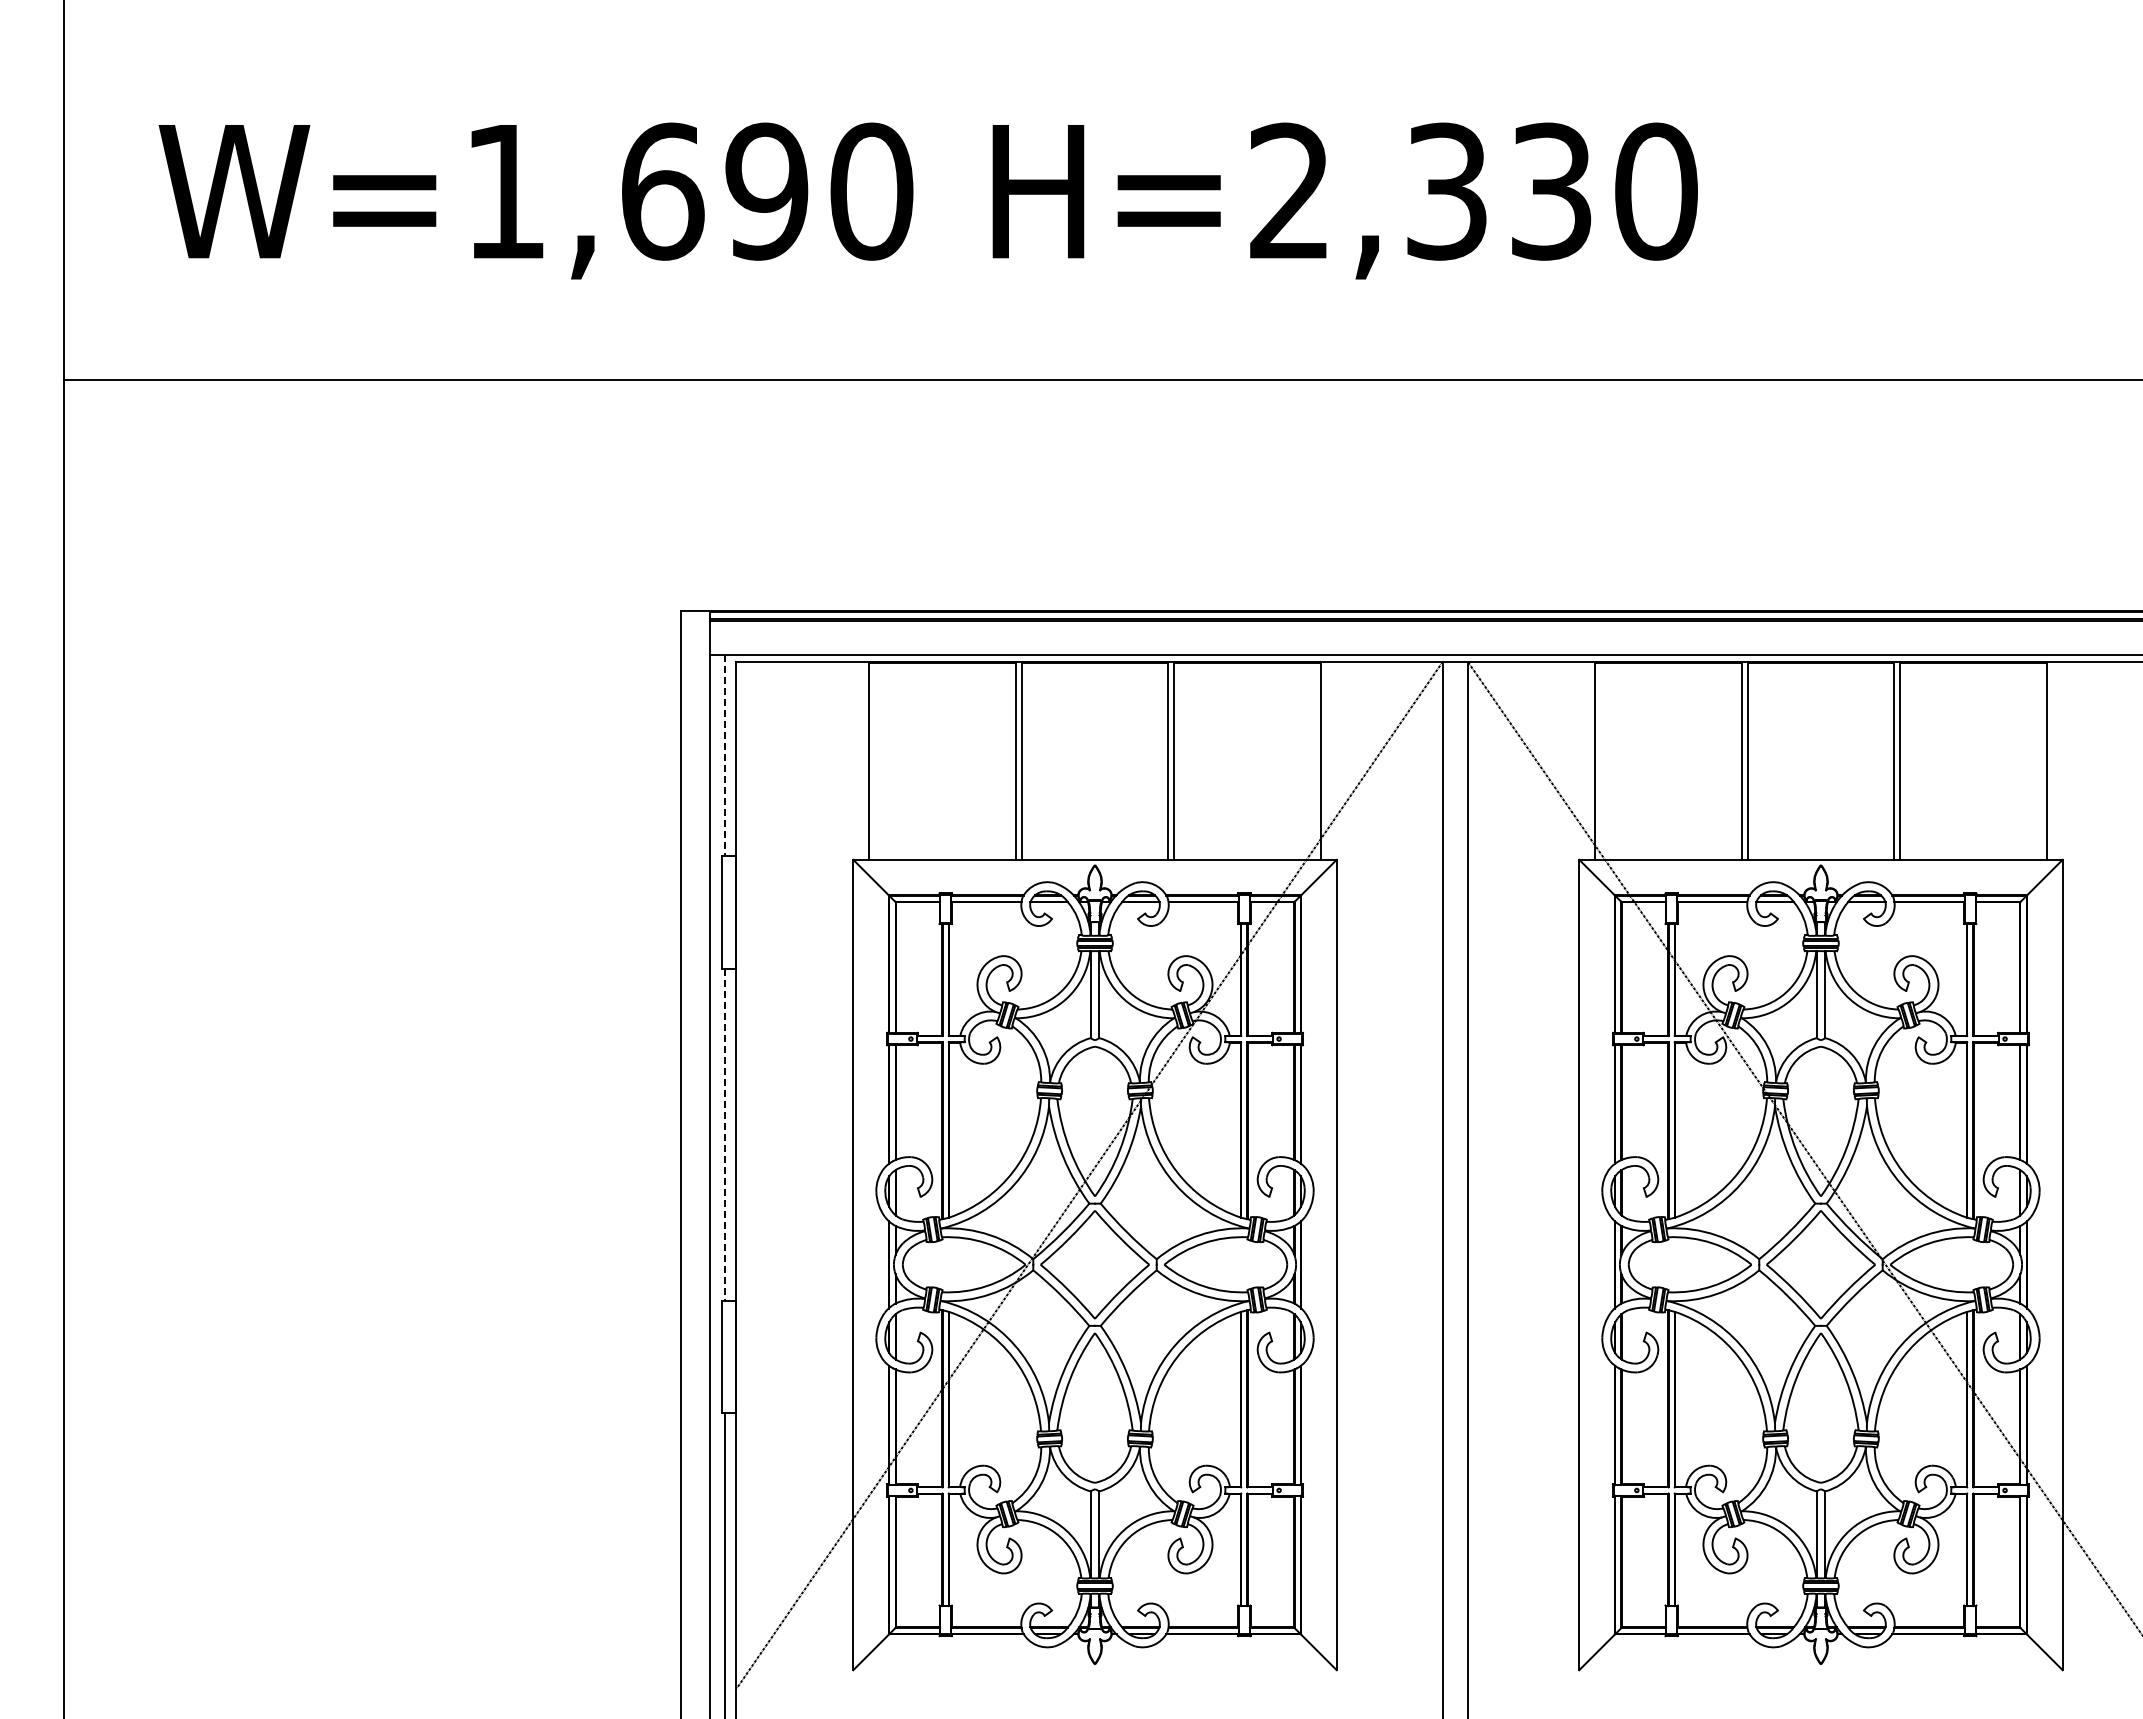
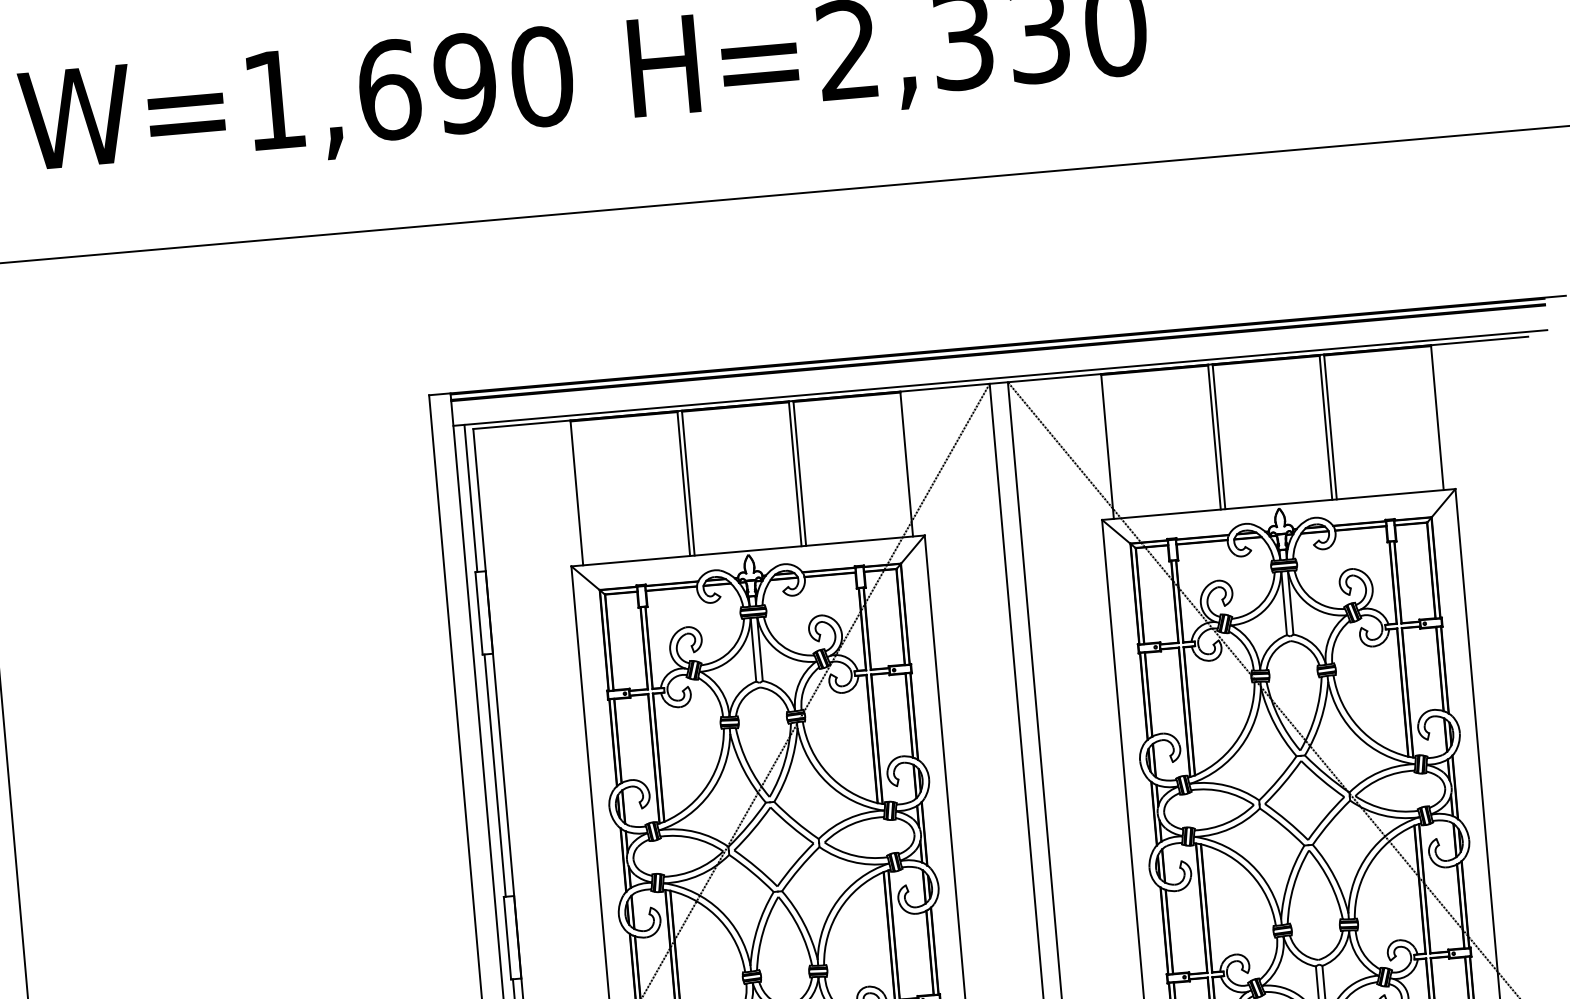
line: (724, 755) -> (470, 498), dashed -> solid
line: (724, 1134) -> (494, 775), dashed -> solid

